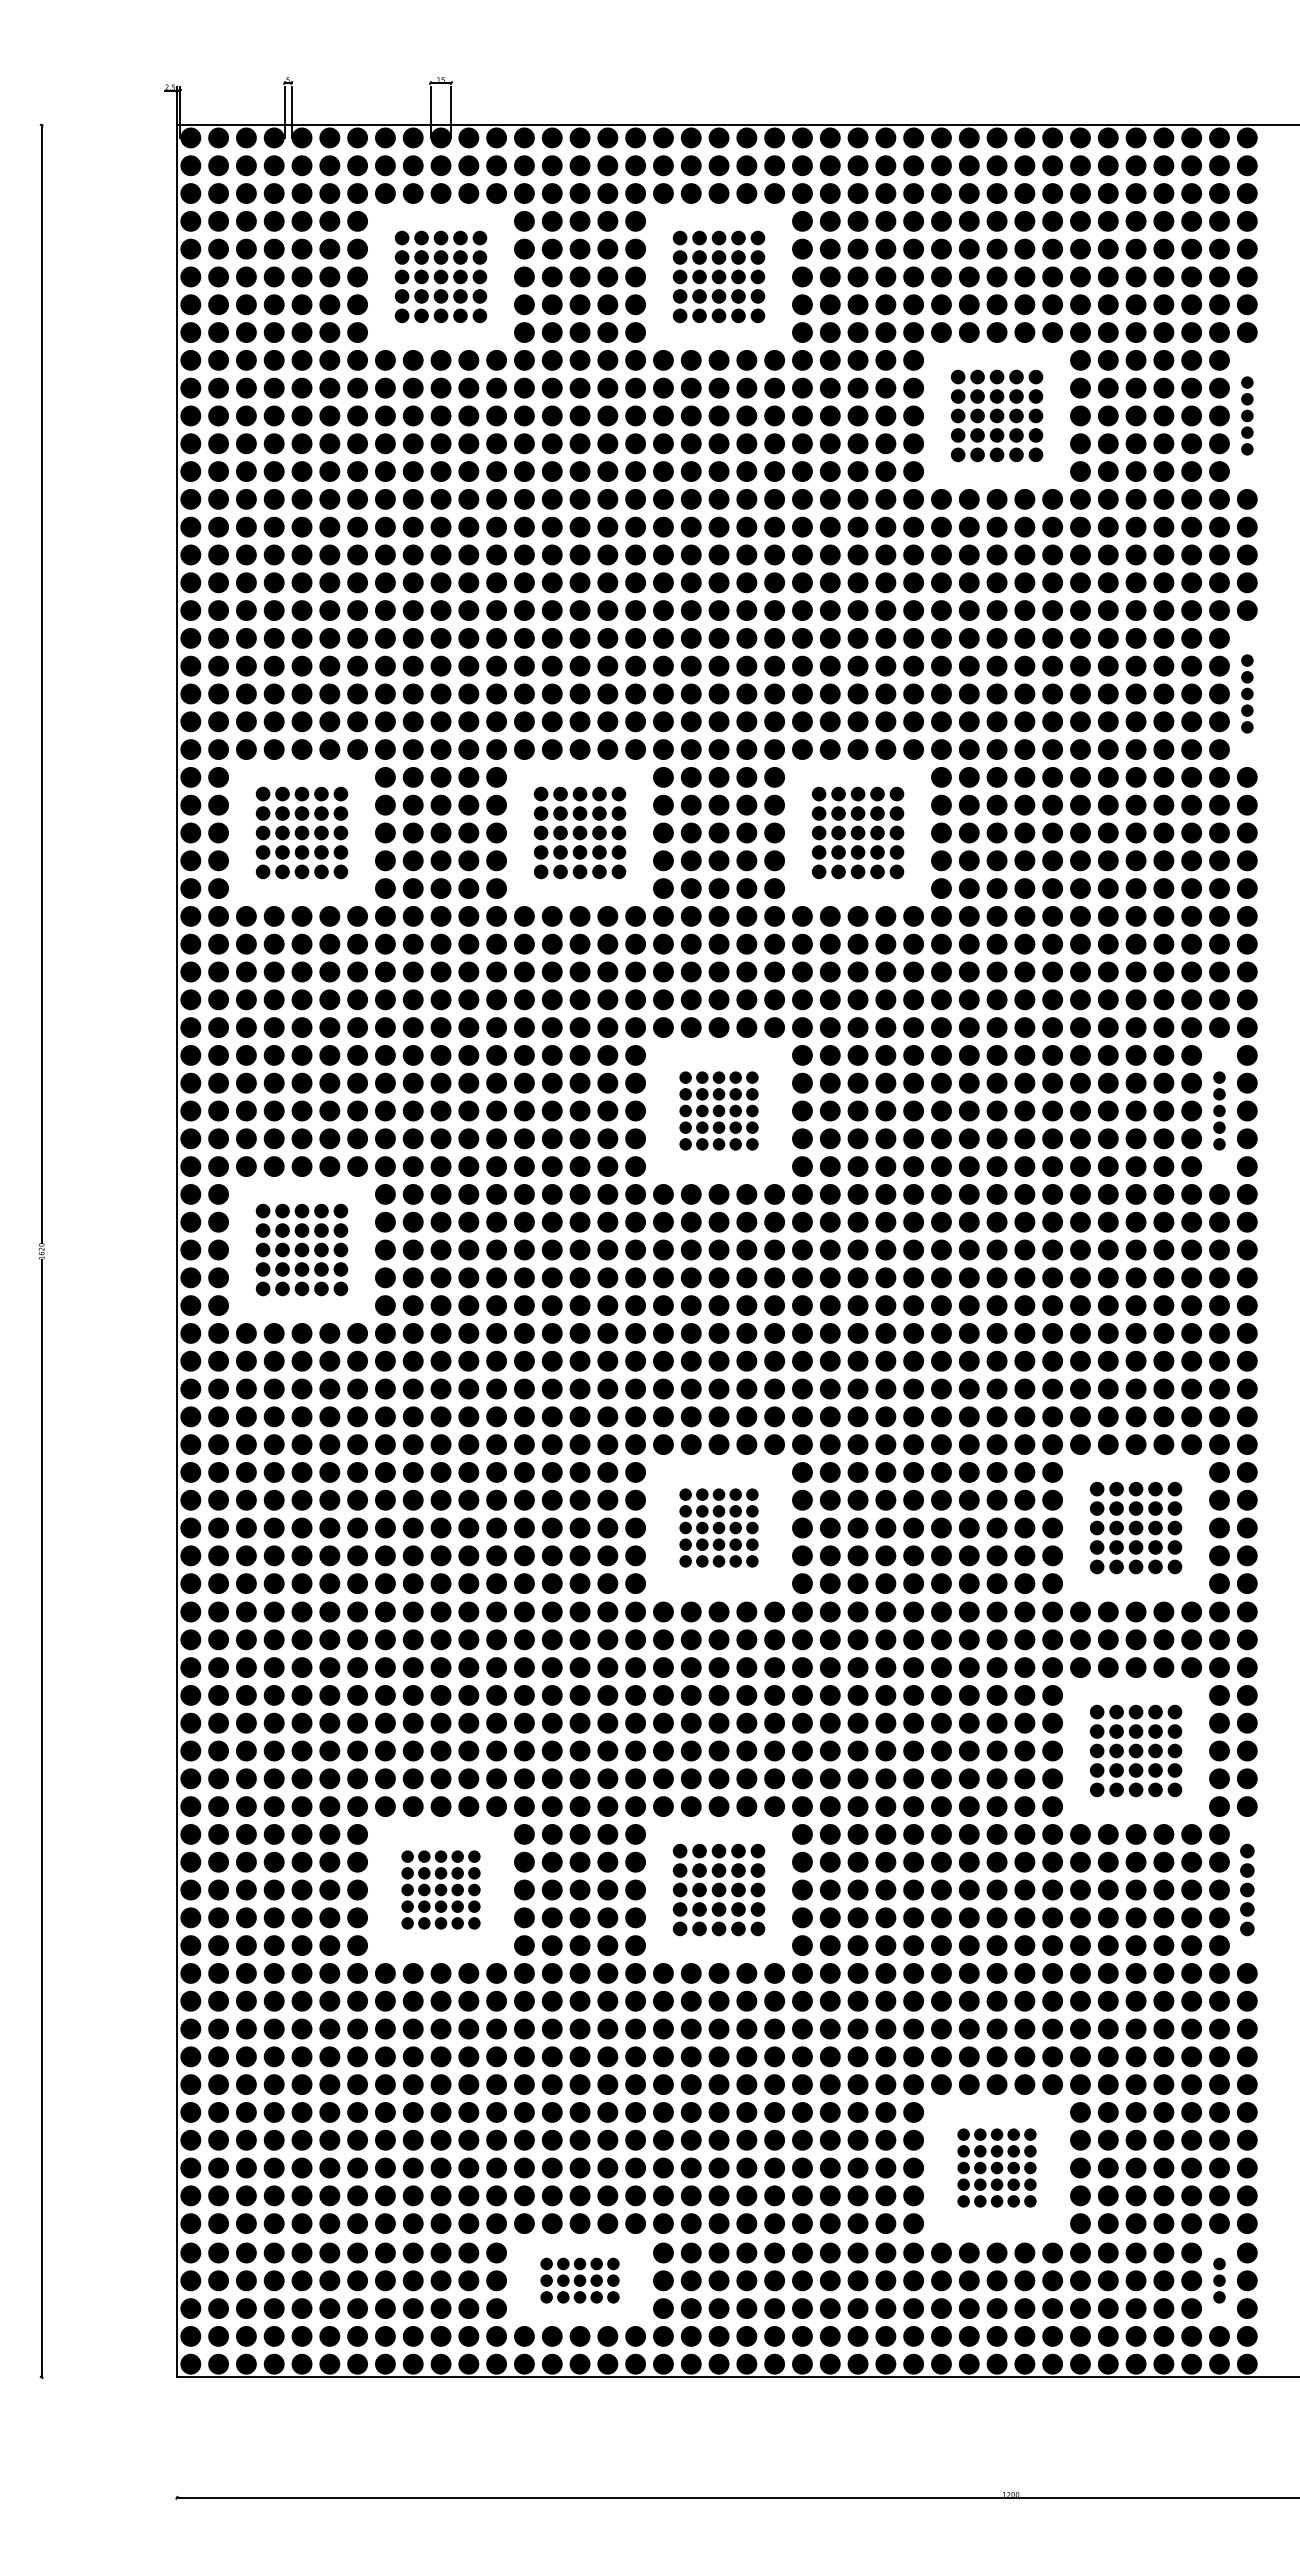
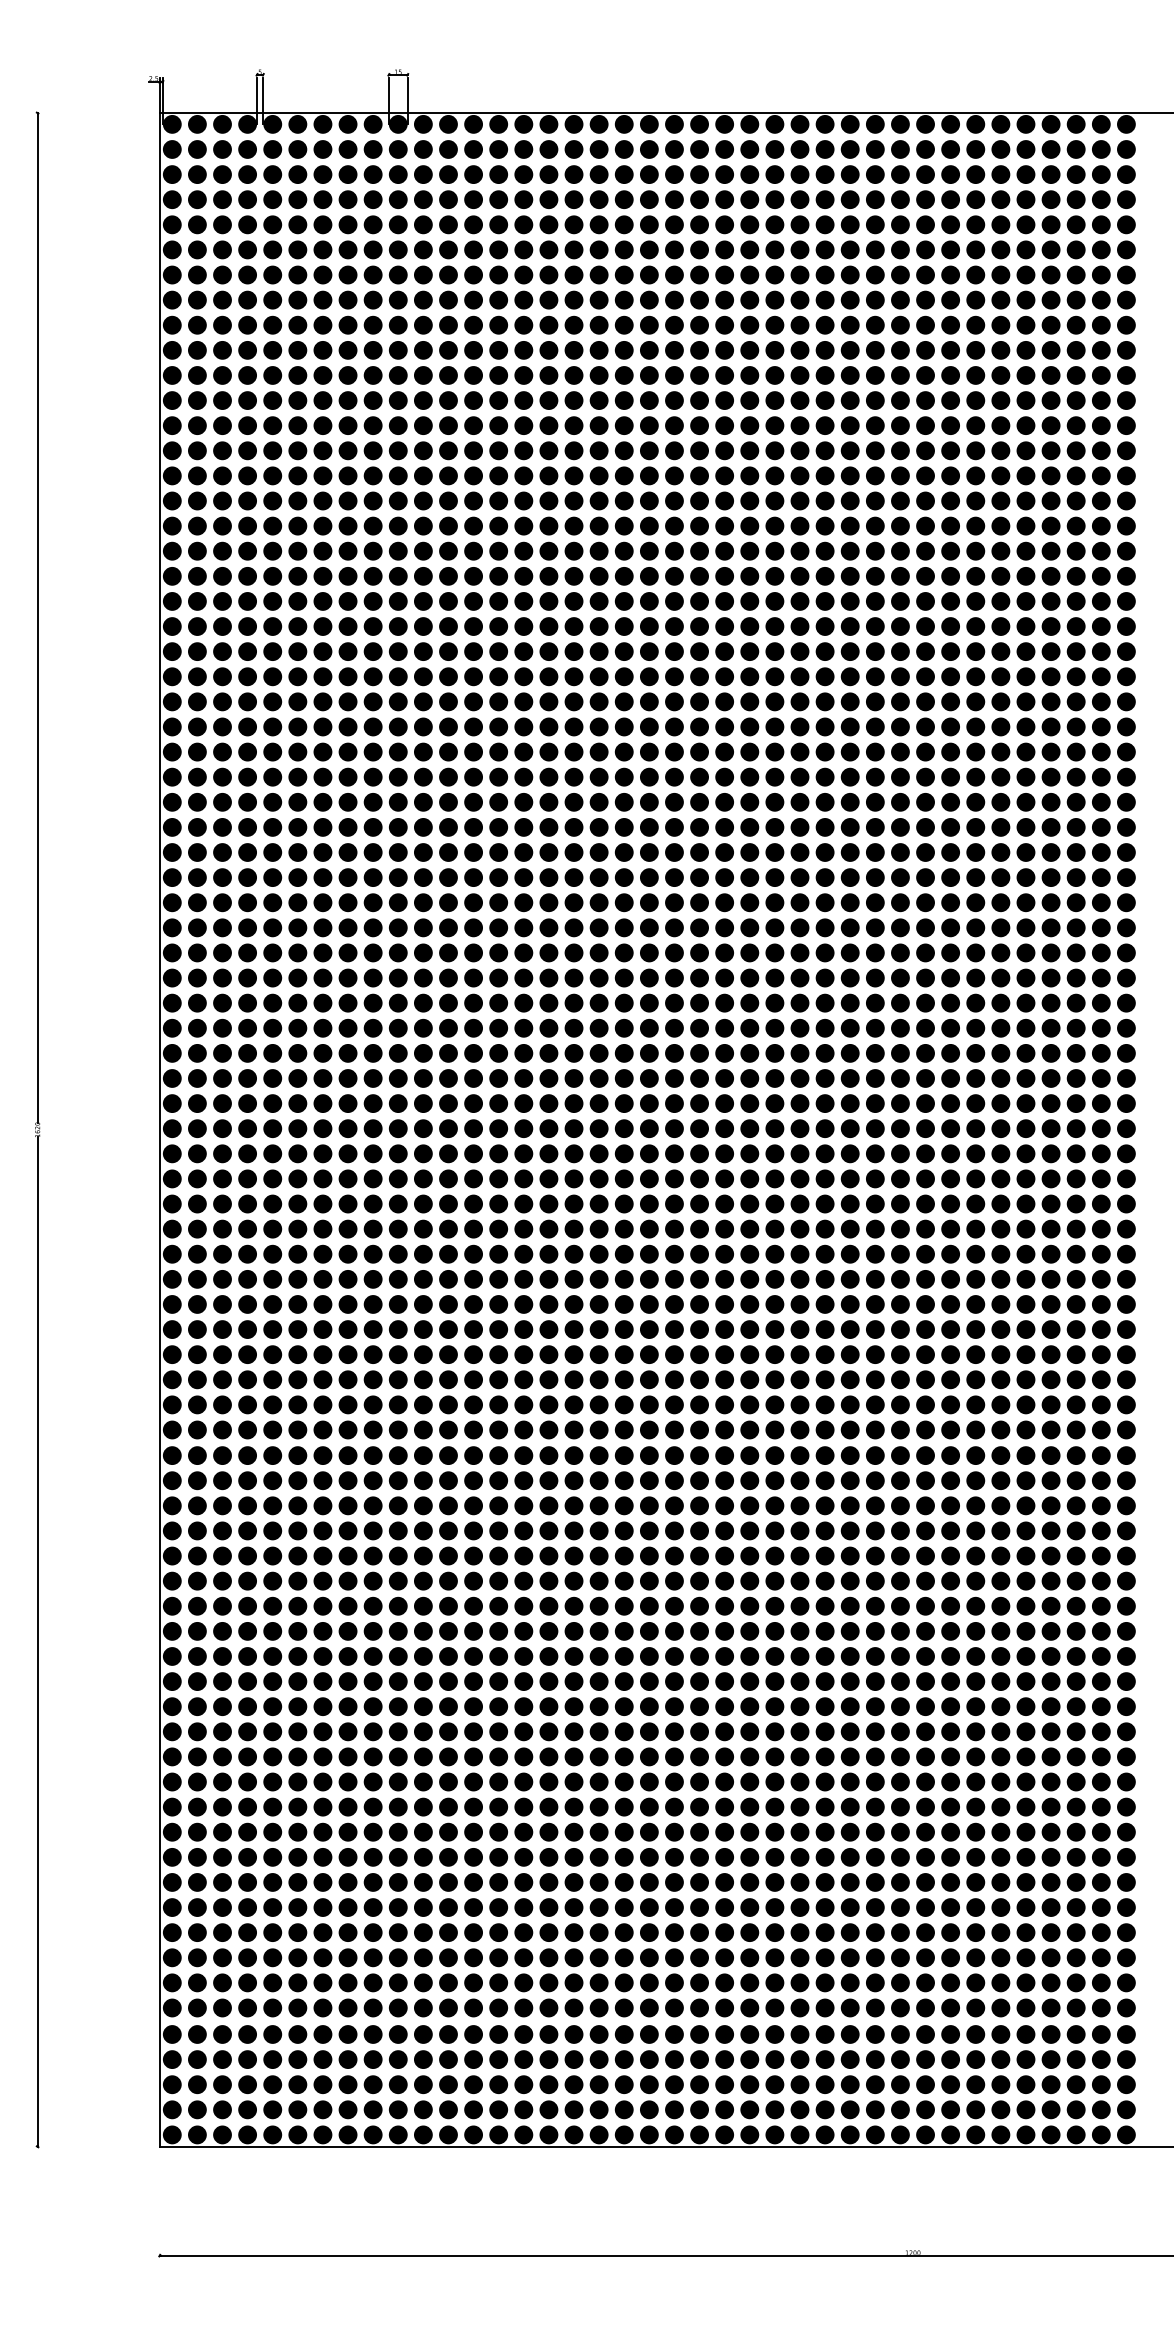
part: (440, 276) -> (397, 249), size x1.43
part: (718, 276) -> (648, 249), size x1.43
part: (996, 415) -> (899, 375), size x1.43
part: (1247, 415) -> (1126, 375), size x1.67
part: (1247, 693) -> (1126, 626), size x1.67
part: (301, 832) -> (272, 751), size x1.43
part: (579, 832) -> (523, 751), size x1.43
part: (857, 832) -> (774, 751), size x1.43
part: (718, 1110) -> (648, 1002), size x1.67
part: (1219, 1110) -> (1101, 1002), size x1.67
part: (301, 1249) -> (272, 1128), size x1.43
part: (718, 1527) -> (648, 1379), size x1.67
part: (1135, 1527) -> (1025, 1379), size x1.43
part: (1135, 1750) -> (1025, 1580), size x1.43
part: (440, 1889) -> (397, 1706), size x1.67
part: (718, 1889) -> (648, 1706), size x1.43
part: (1247, 1889) -> (1126, 1706), size x1.43
part: (996, 2167) -> (899, 1957), size x1.67
part: (579, 2280) -> (523, 2059), size x1.67
part: (1219, 2280) -> (1101, 2059), size x1.67

